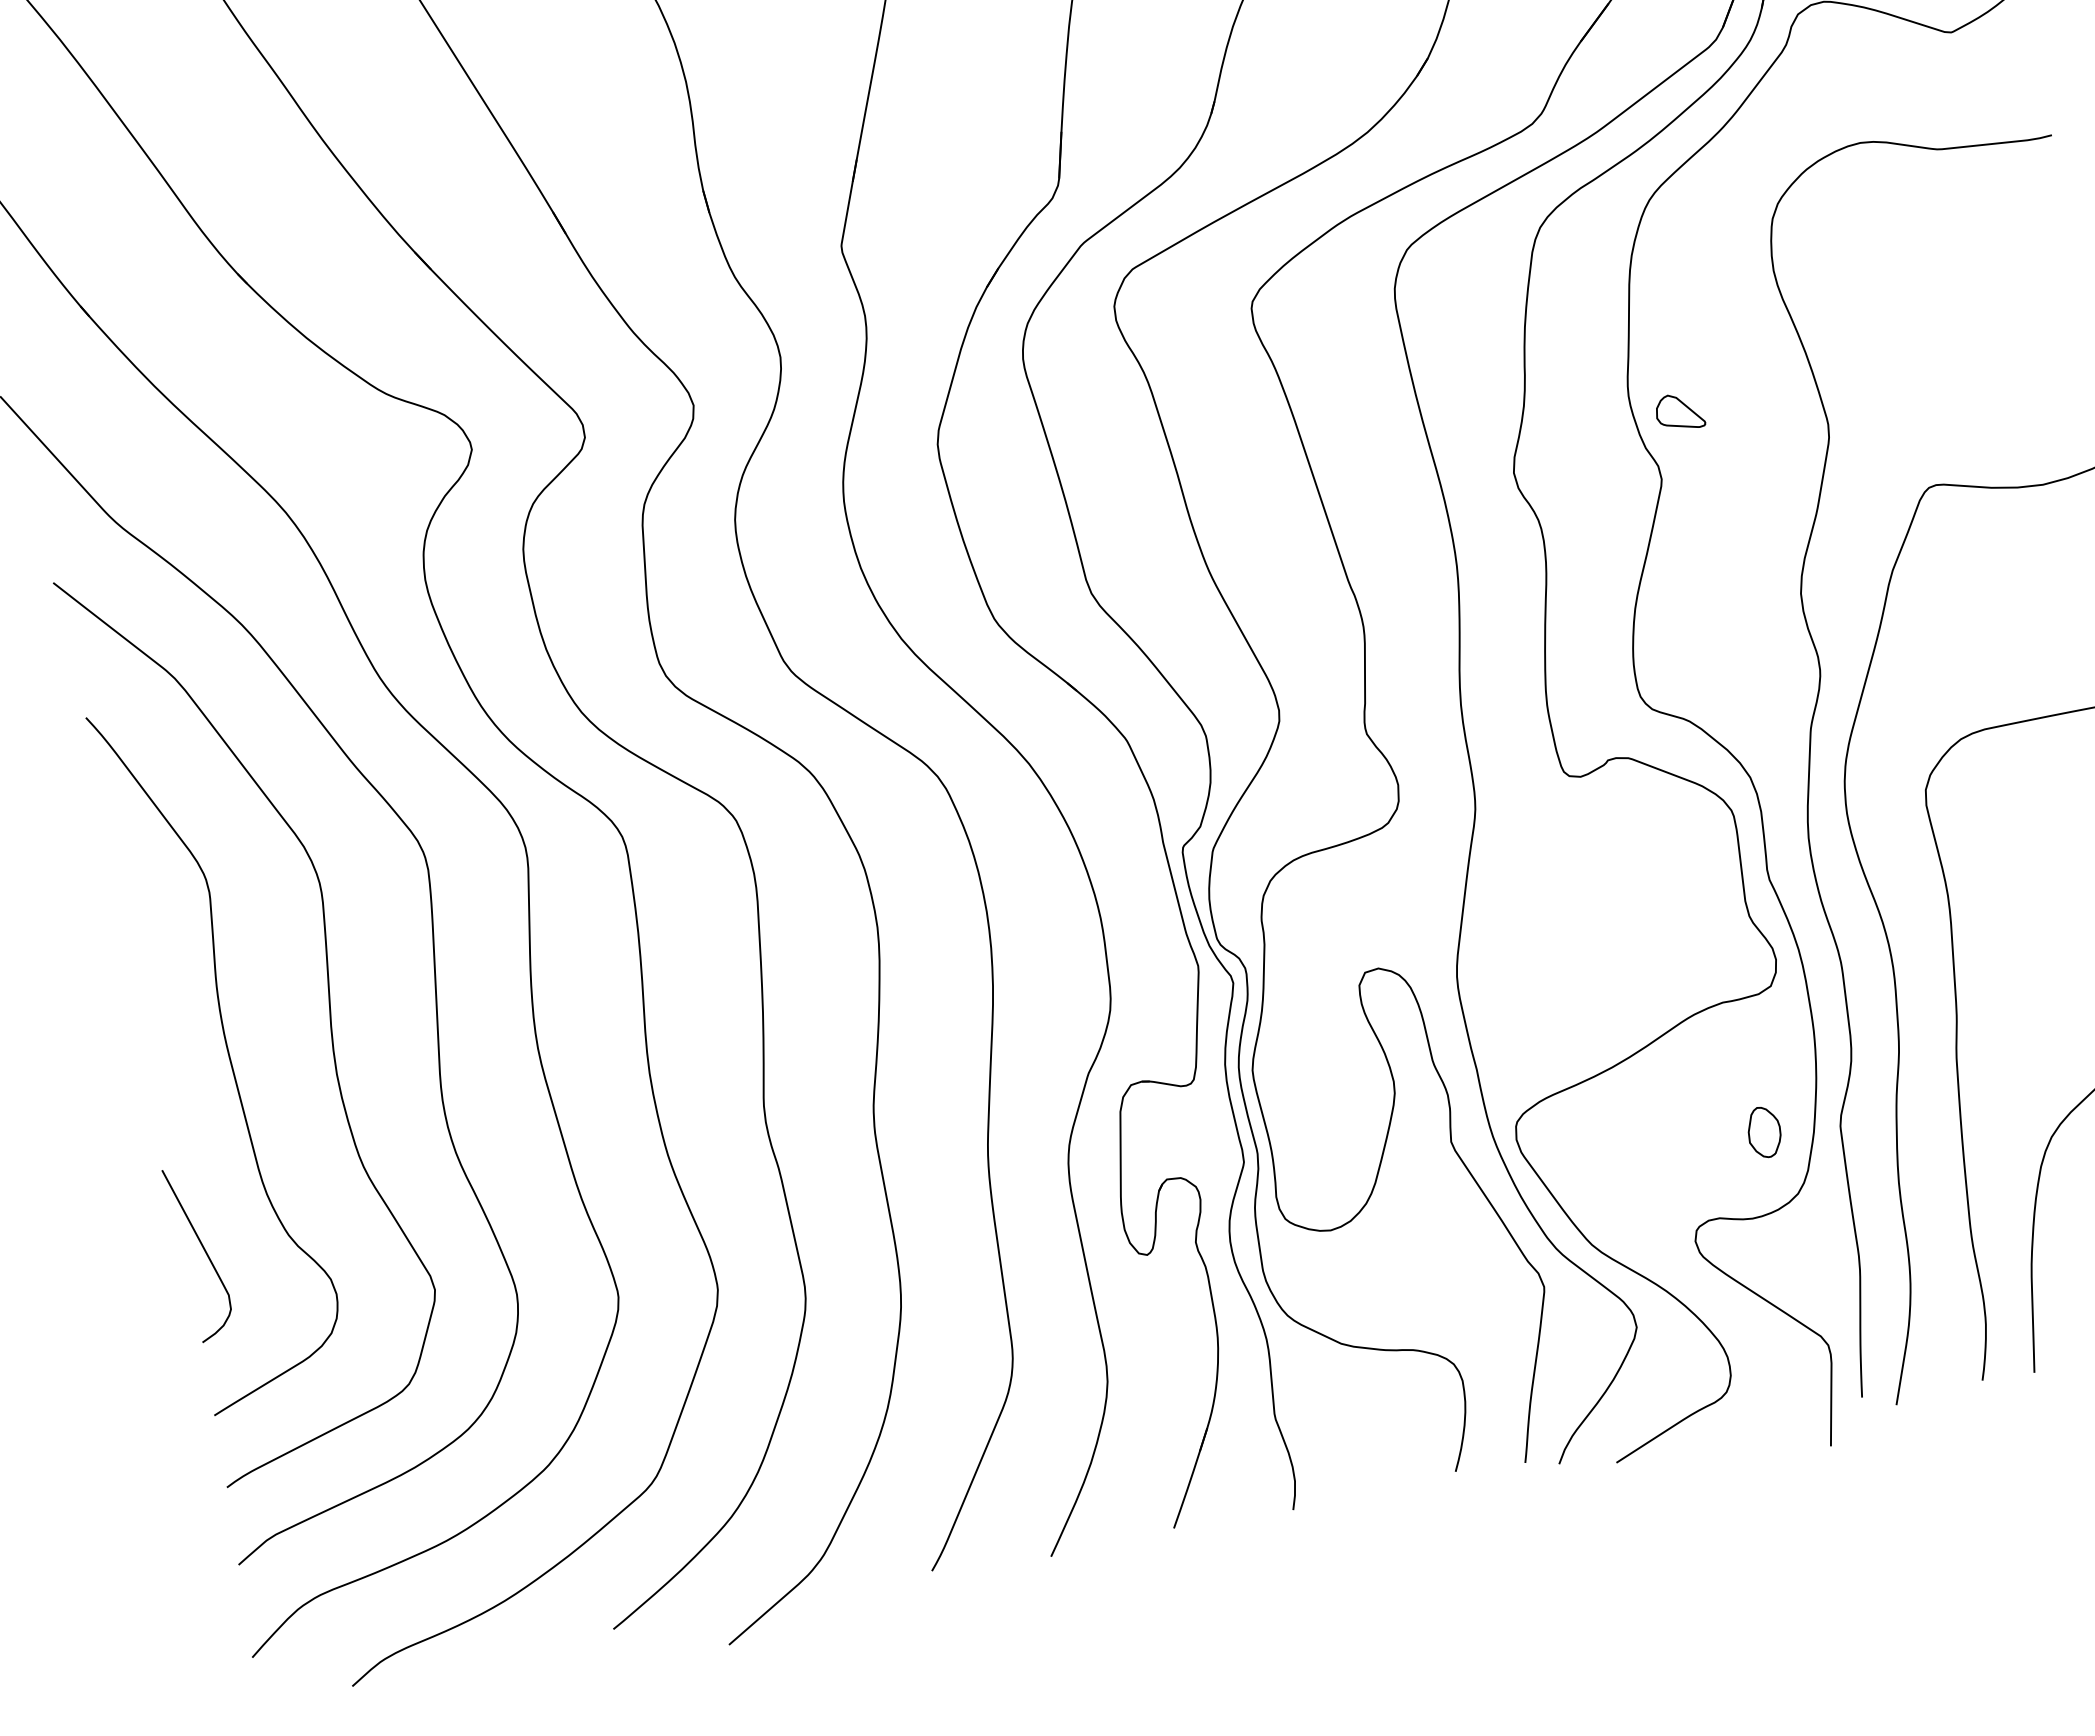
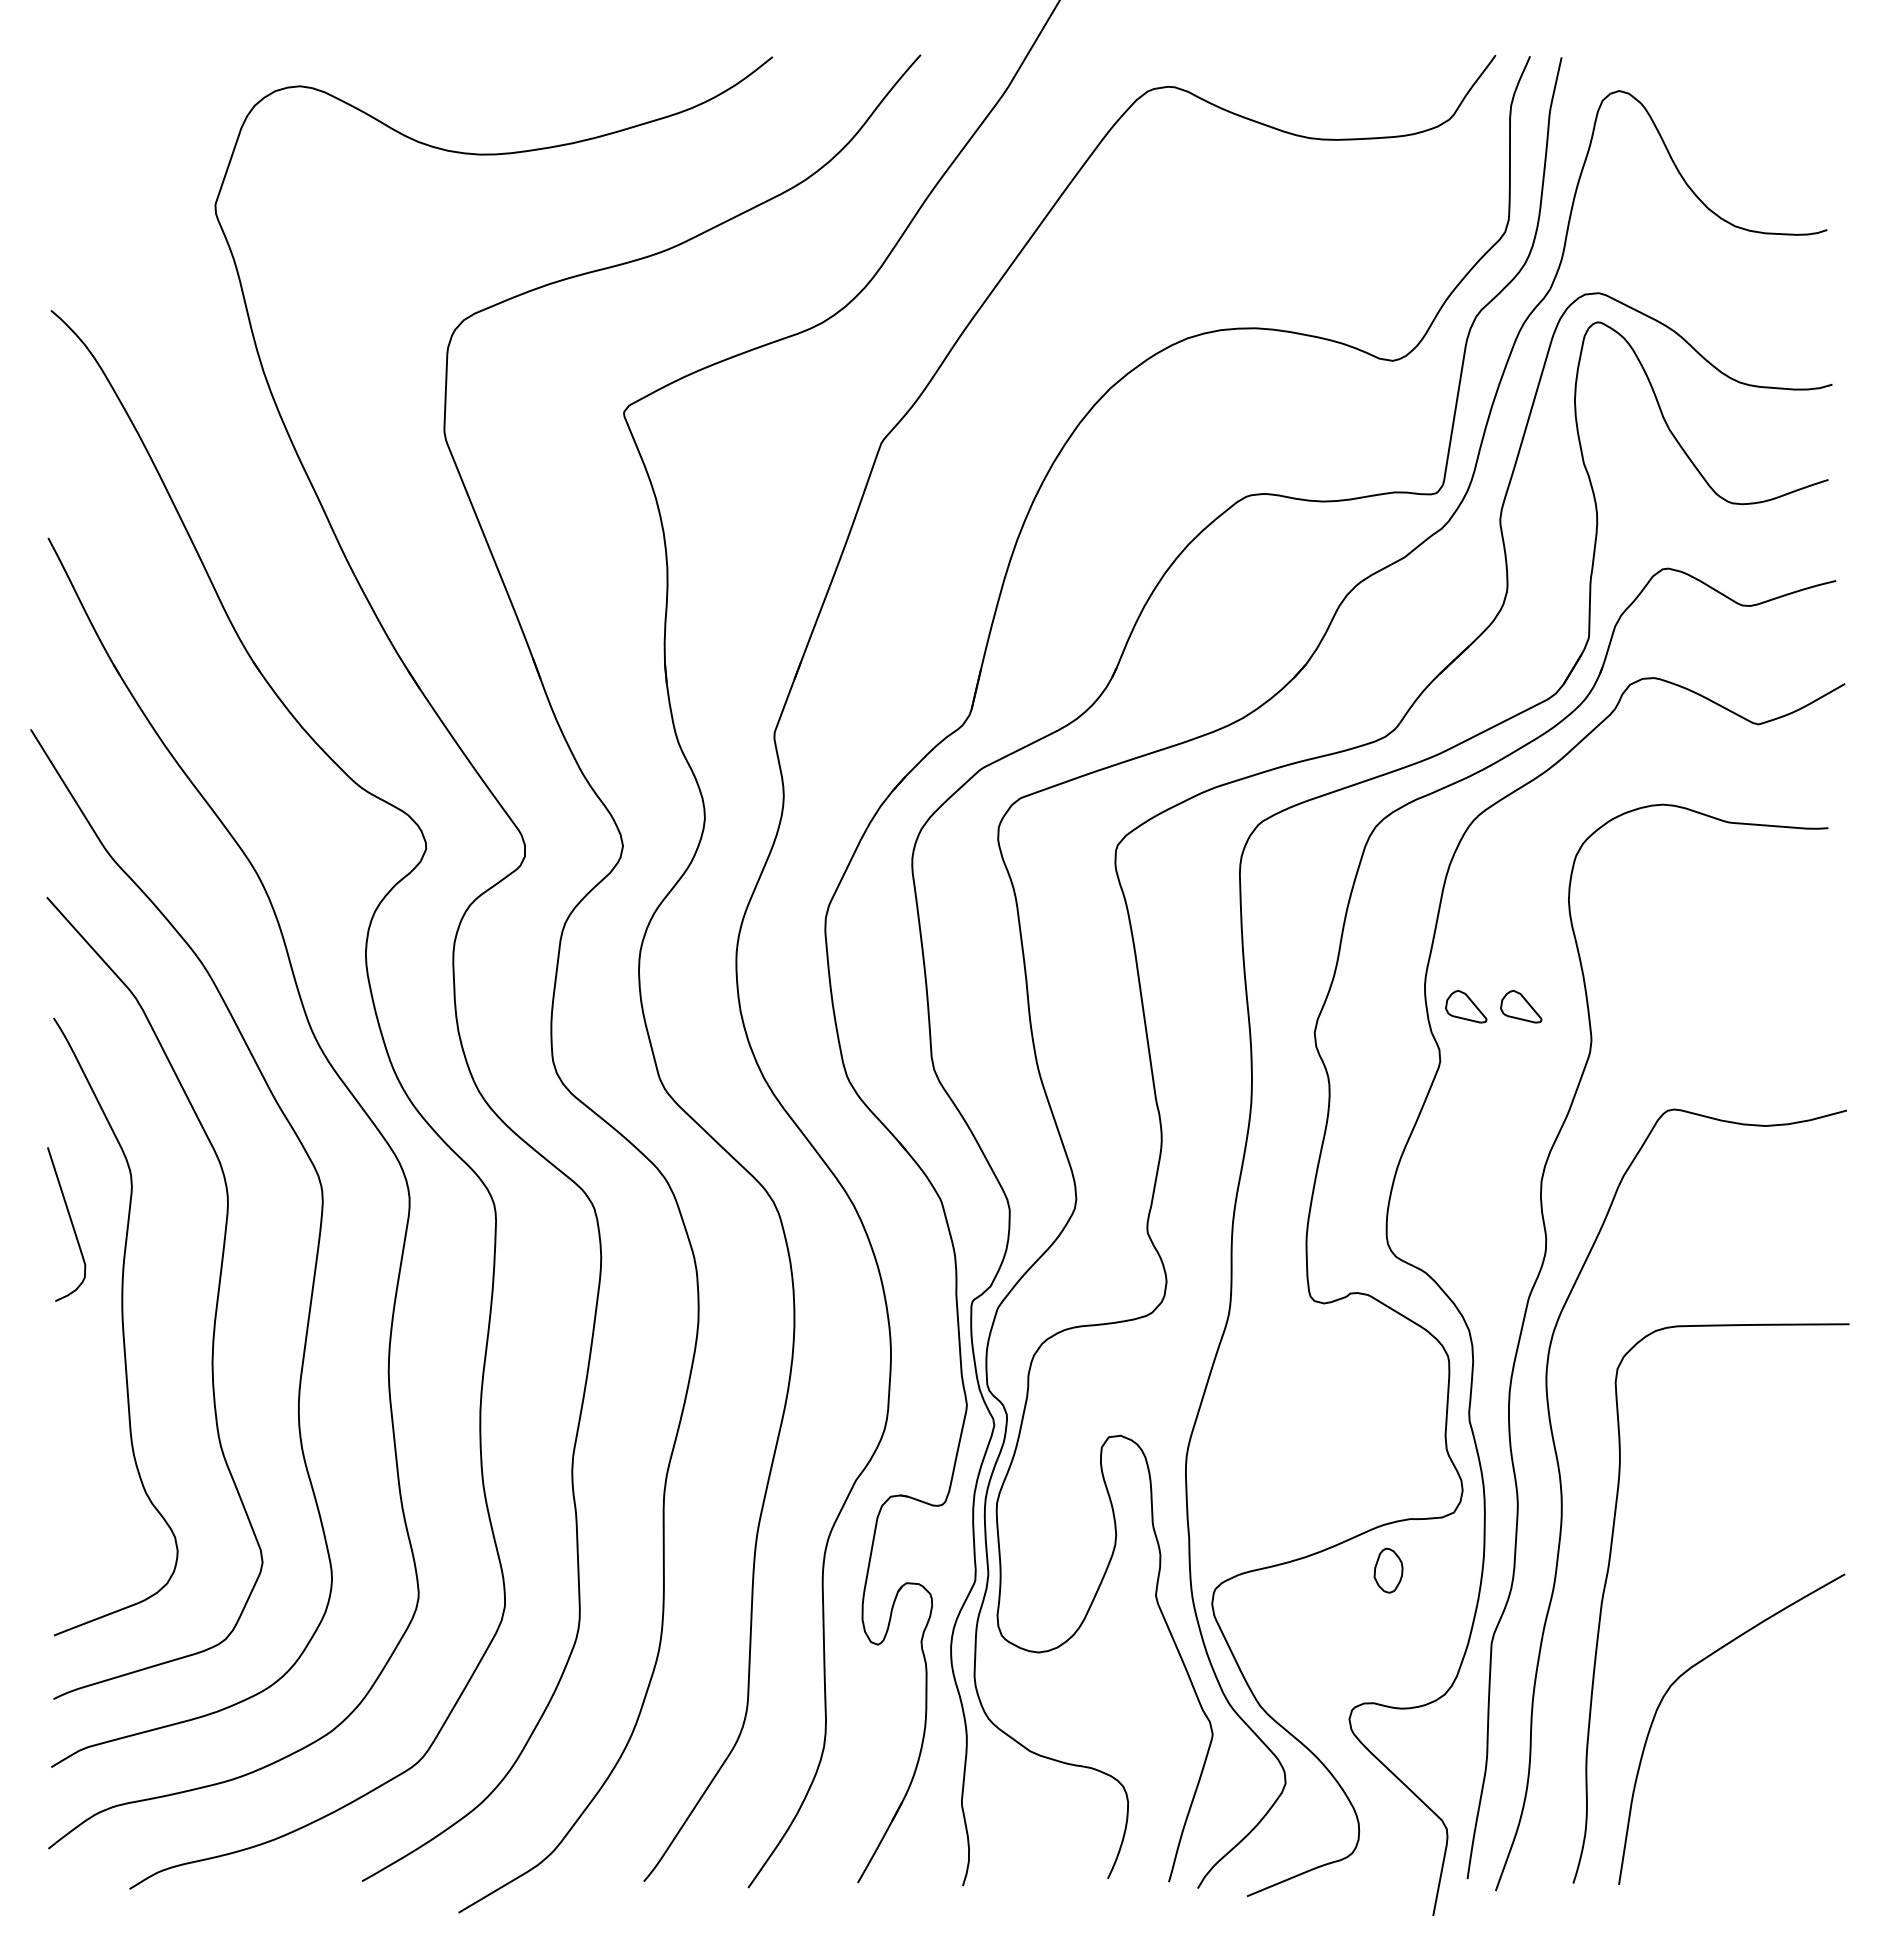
part: (1742, 400) -> (1521, 1006), added
part: (1764, 1132) -> (1388, 1570), moved
curve: (203, 1250) -> (70, 1222), moved

